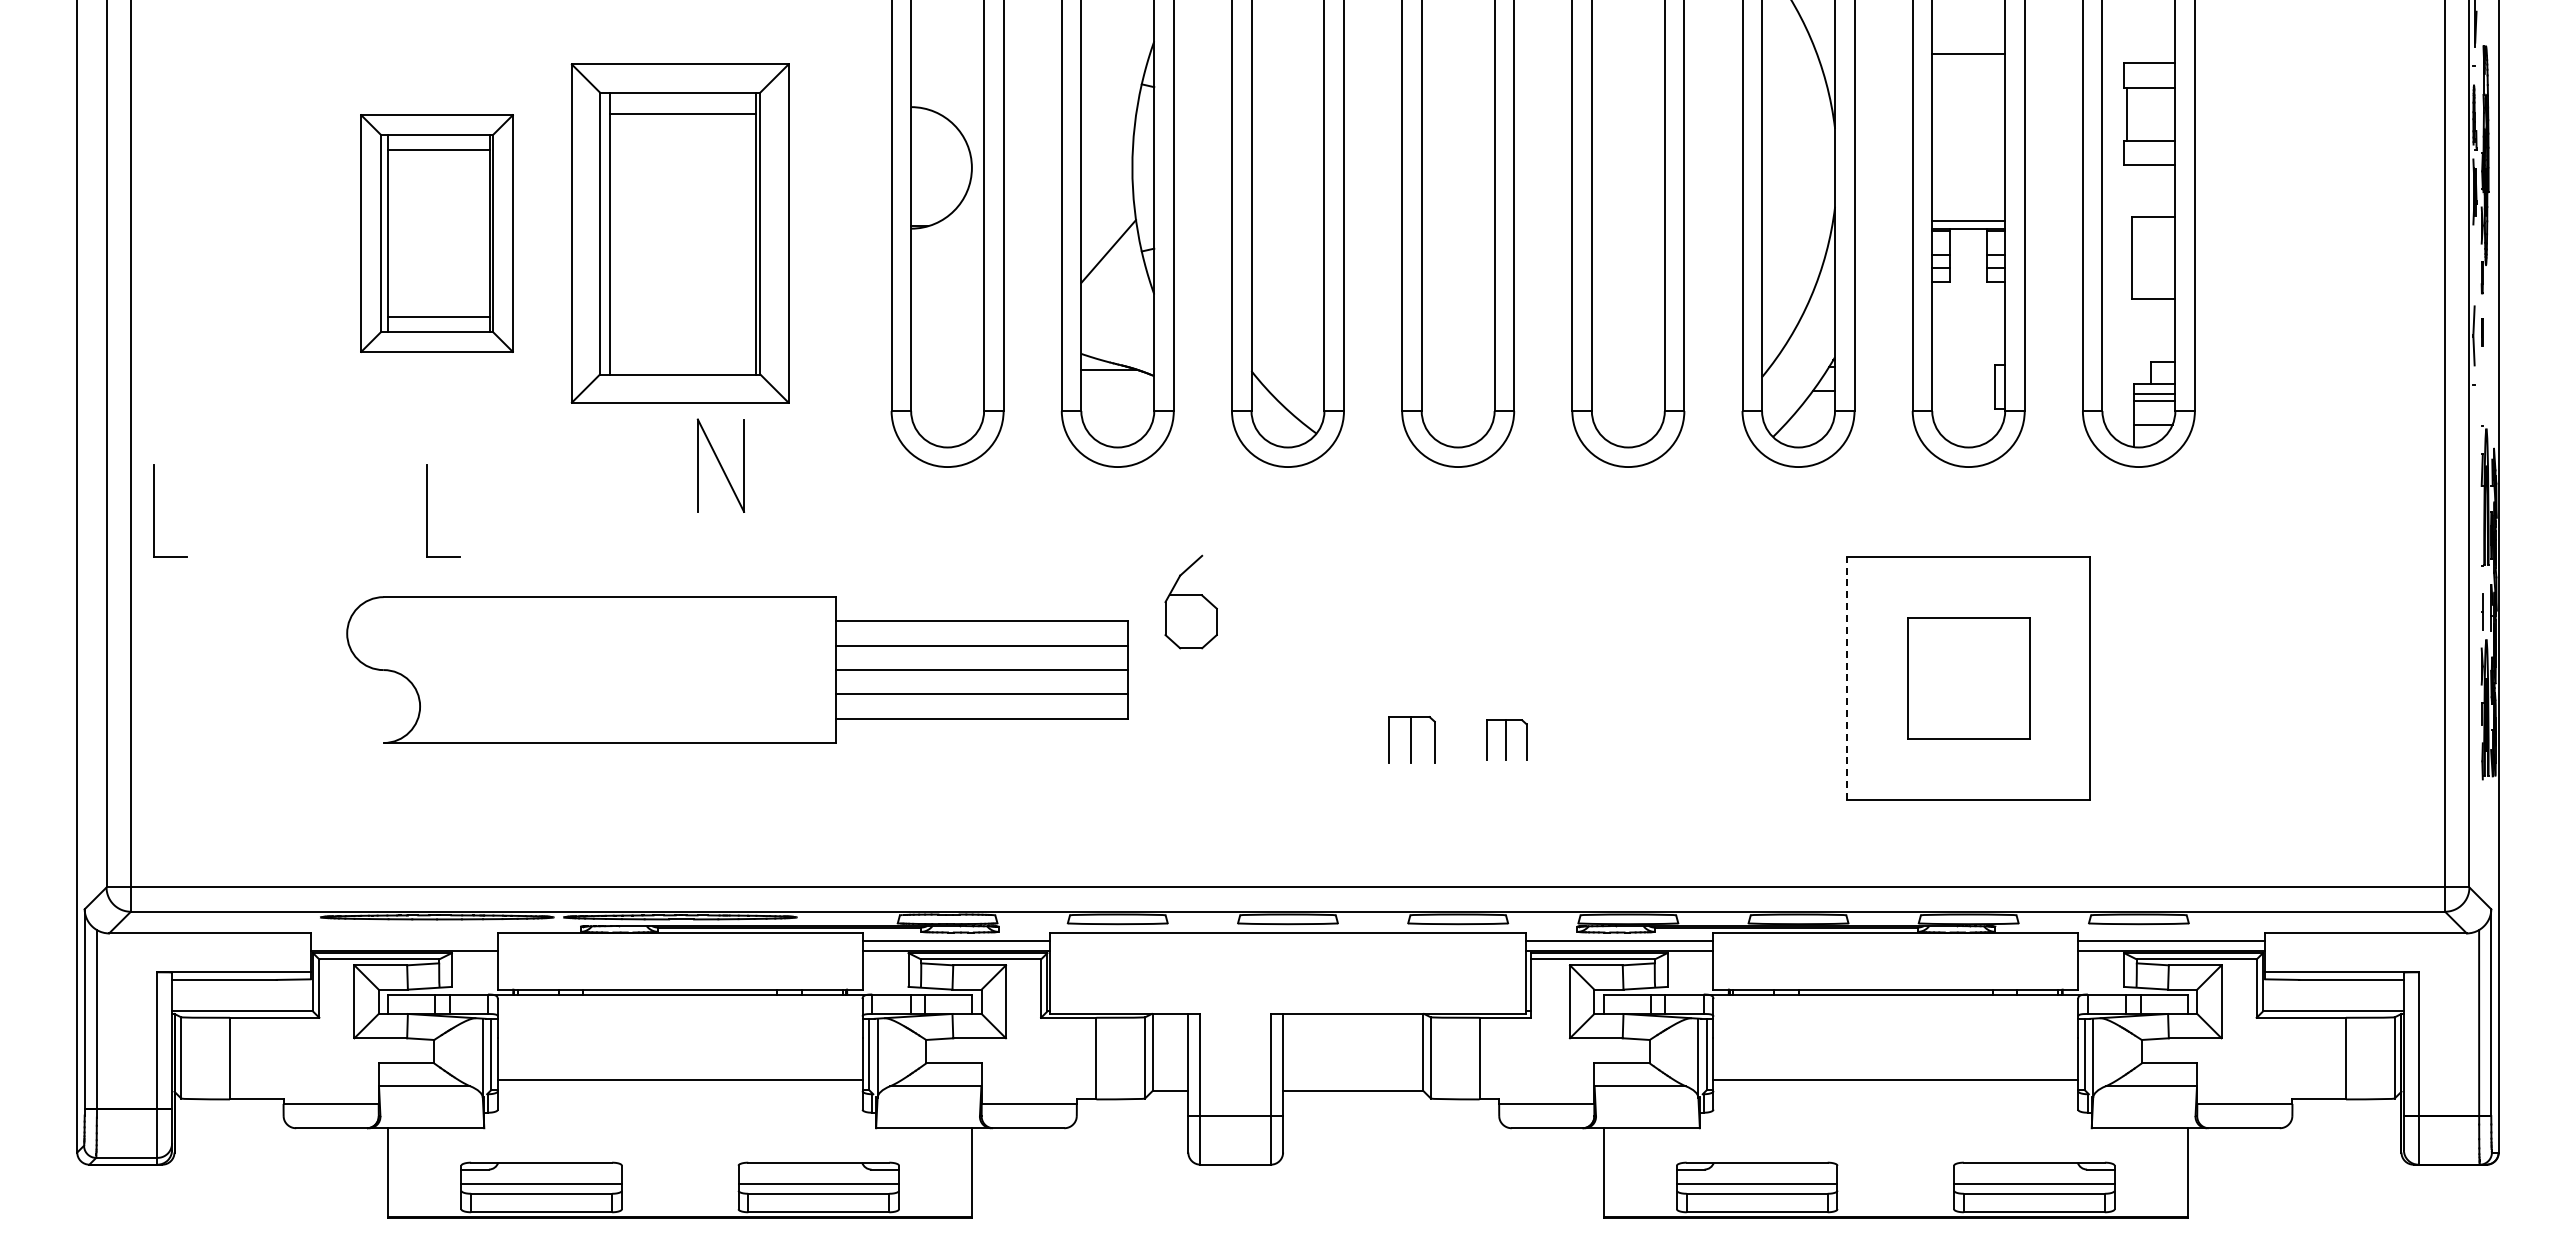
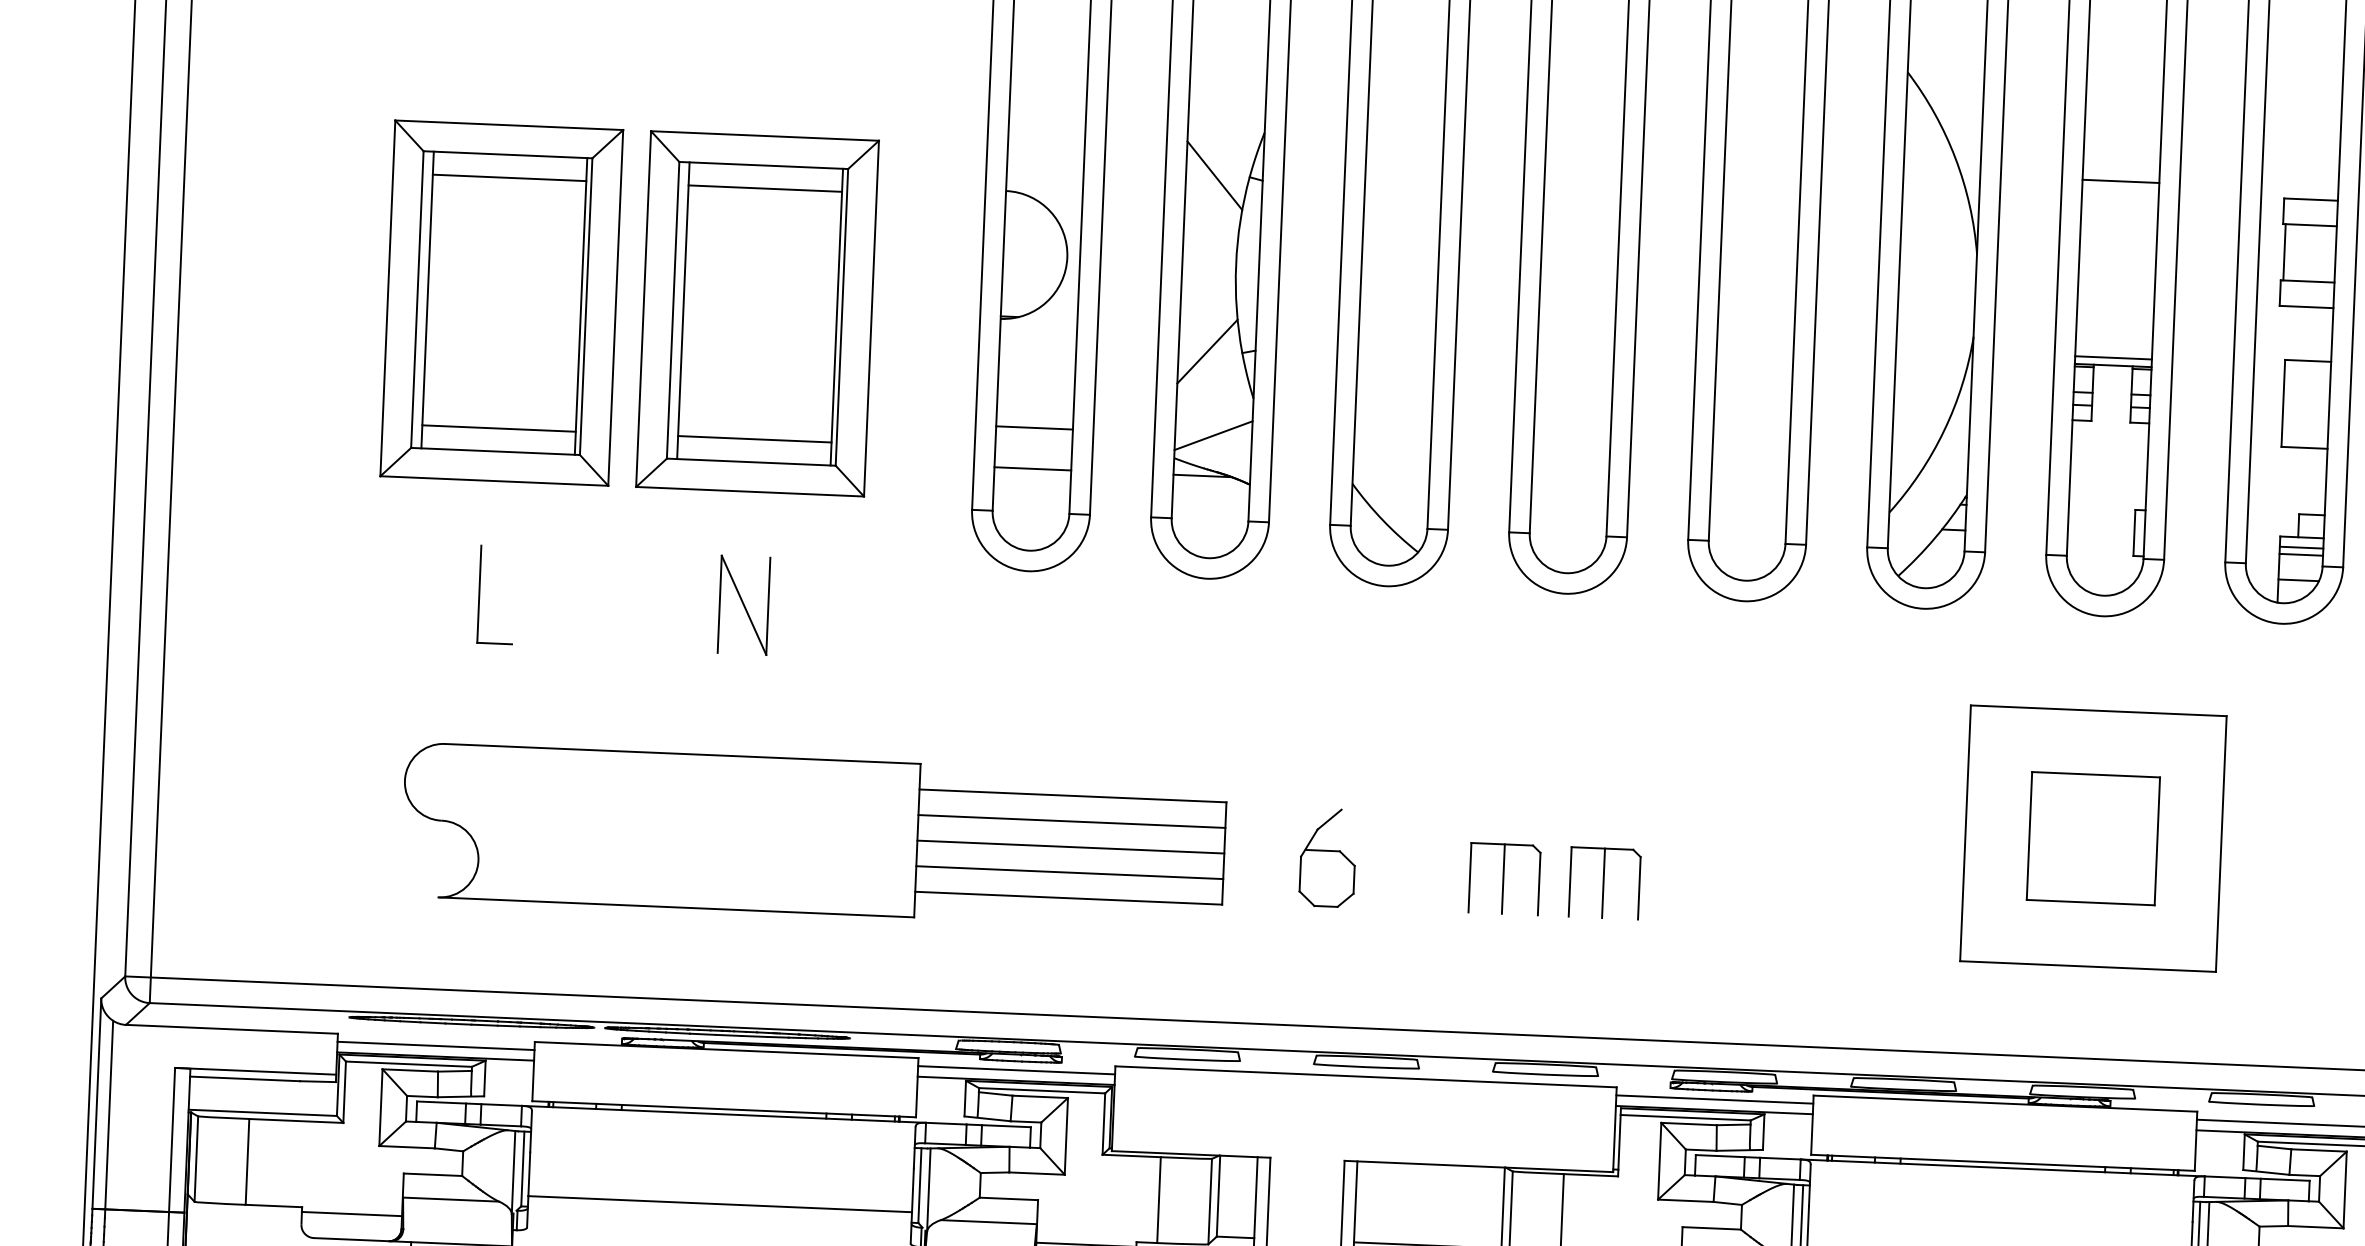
line: (1108, 83) -> (1214, 174), added
part: (436, 233) -> (501, 303), size x1.43
line: (947, 330) -> (1034, 427), added
line: (1117, 330) -> (1213, 435), added
line: (682, 352) -> (754, 439), added
line: (947, 369) -> (1032, 468), added
part: (720, 465) -> (743, 605), moved
part: (154, 510) -> (192, 582), removed
part: (1190, 601) -> (1327, 857), moved
part: (737, 669) -> (813, 835), moved
line: (1847, 678) -> (1965, 833), dashed -> solid
part: (1411, 739) -> (1504, 878), size x1.43
part: (1506, 739) -> (1604, 882), size x1.67
line: (403, 941) -> (435, 1046), added

